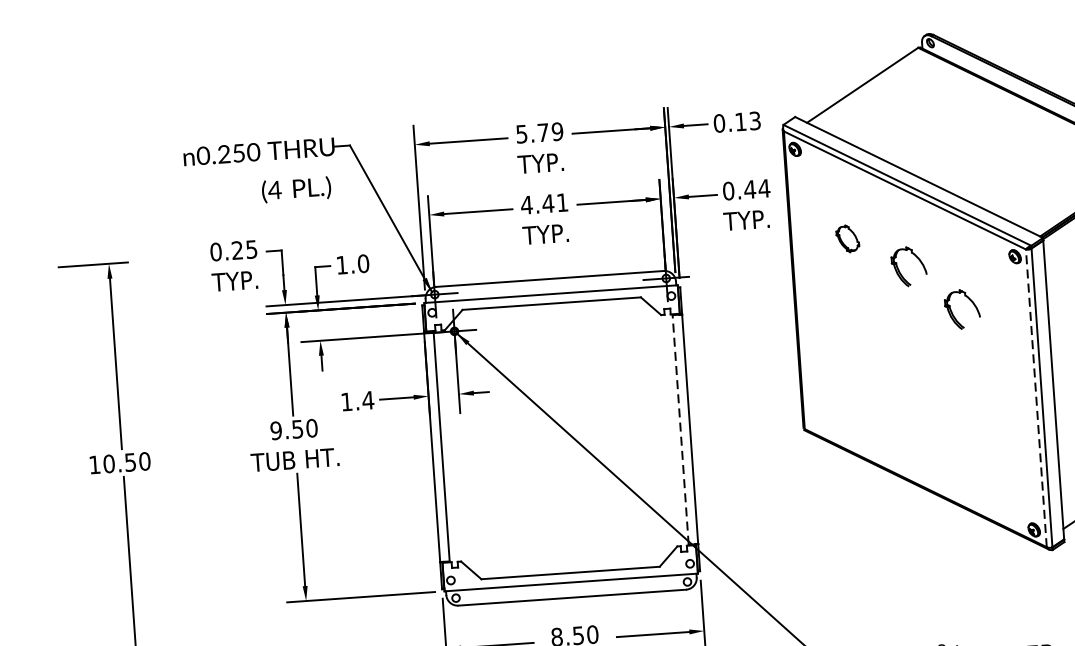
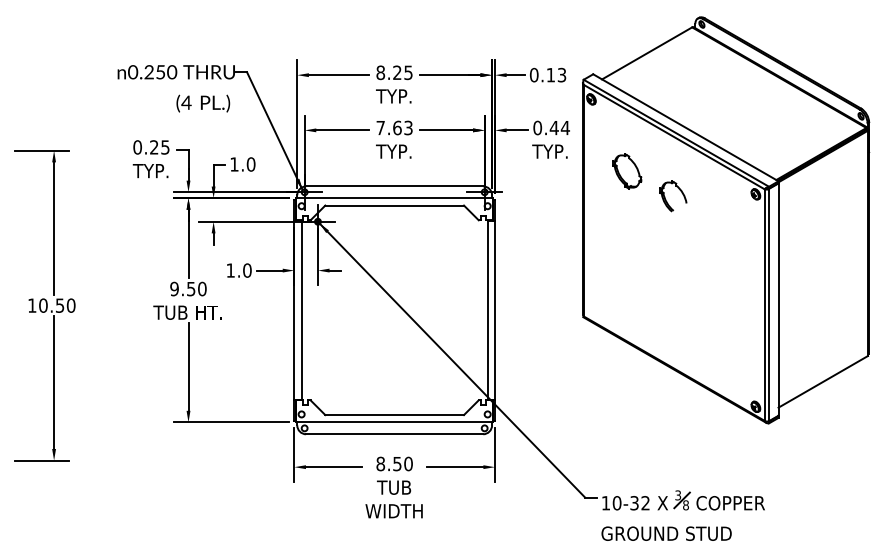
text: (539, 132) -> (394, 72), 5.79 -> 8.25
text: (544, 203) -> (394, 127), 4.41 -> 7.63
part: (848, 238) -> (627, 171), size x1.67
part: (954, 314) -> (705, 235), removed
line: (1036, 398) -> (764, 305), dashed -> solid
text: (367, 400) -> (246, 270), 1.4 -> 1.0
line: (680, 428) -> (487, 309), dashed -> solid

